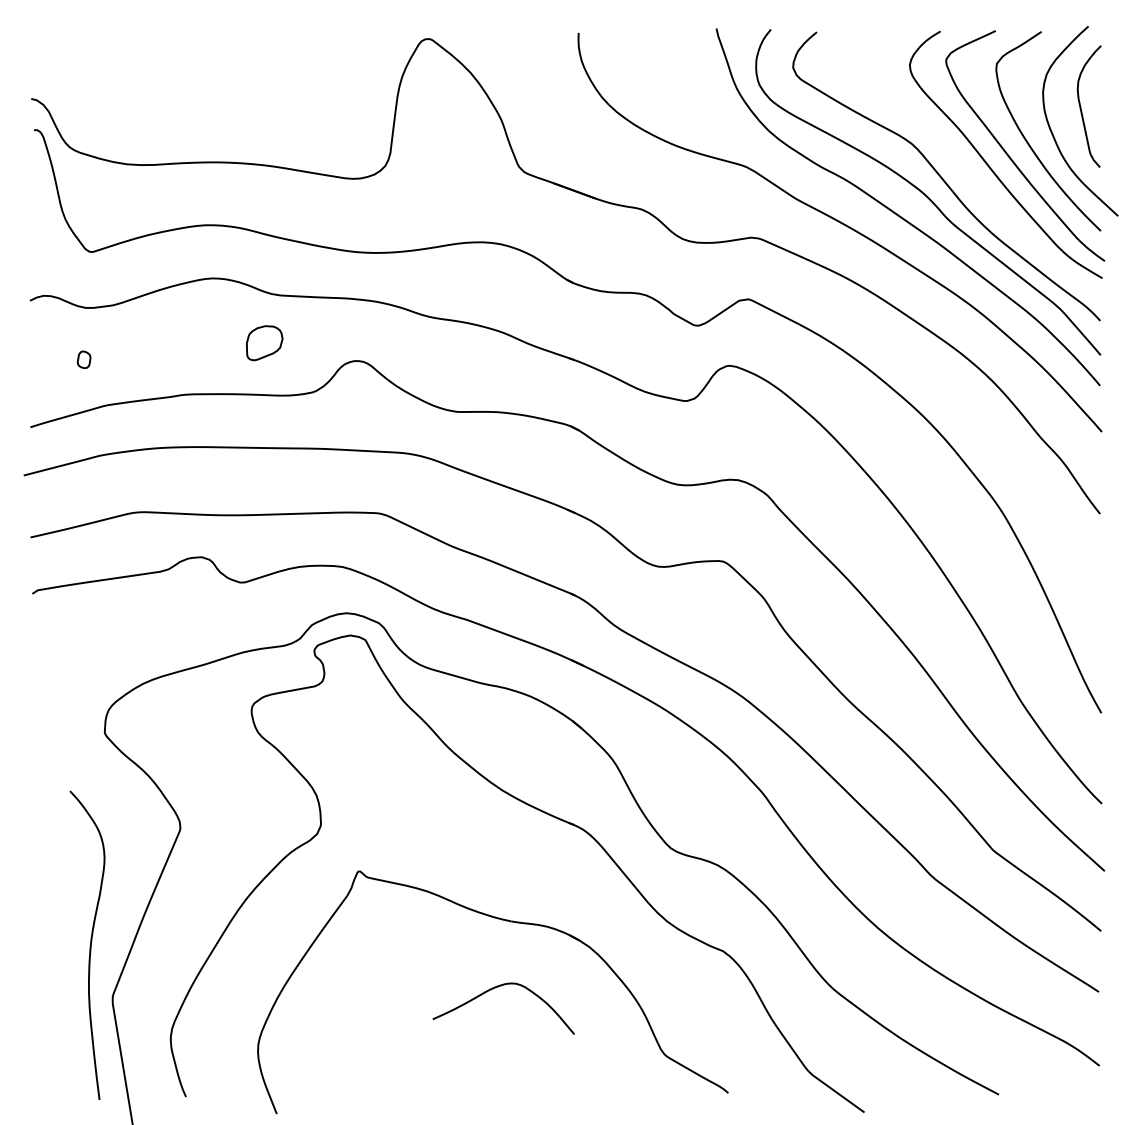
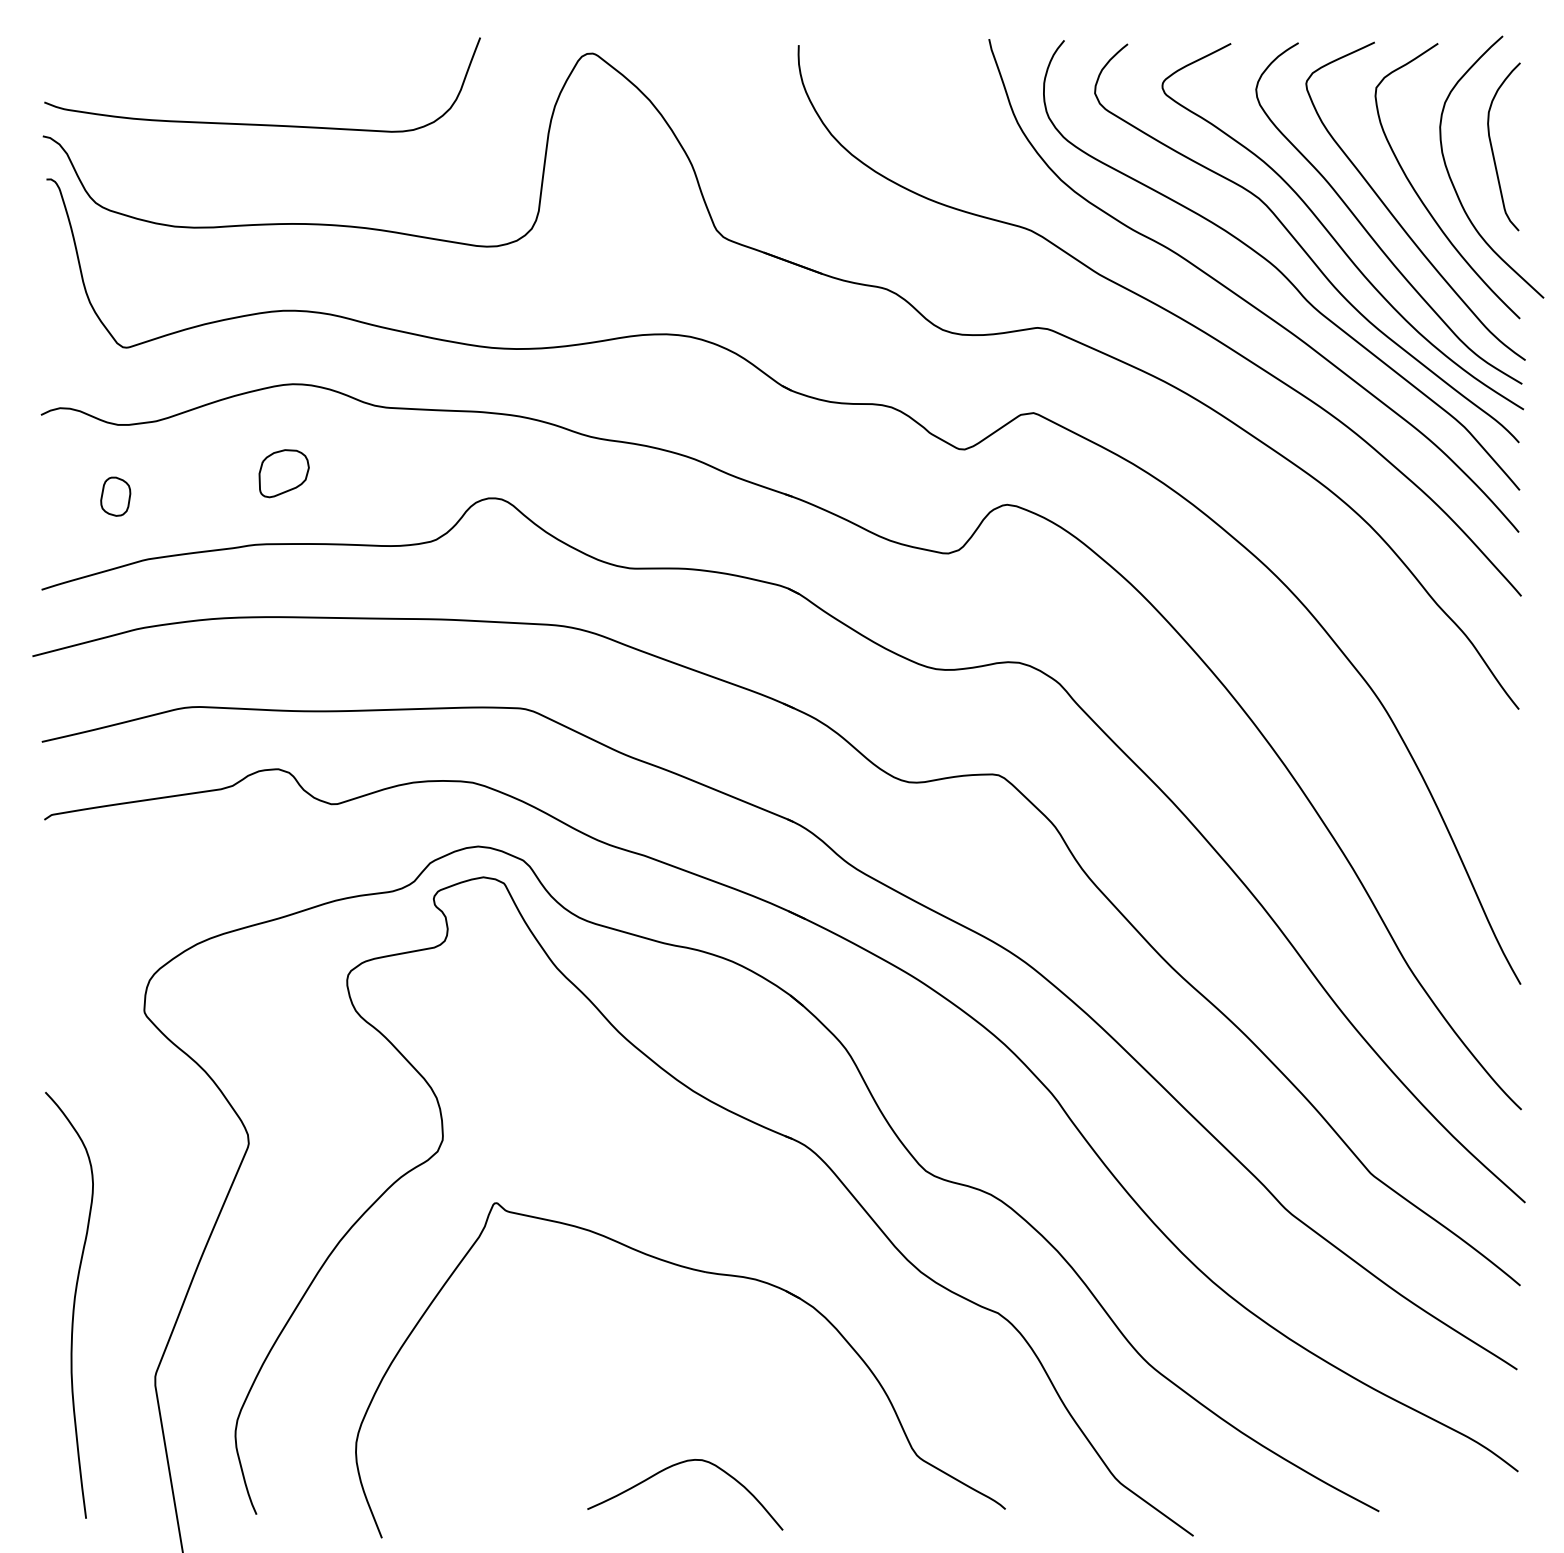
curve: (185, 89) -> (256, 123), added
curve: (965, 170) -> (1332, 235), added
part: (264, 343) -> (283, 473), moved
part: (83, 359) -> (115, 496), size x1.67
curve: (90, 945) -> (73, 1305), moved
curve: (497, 987) -> (676, 1465), moved

